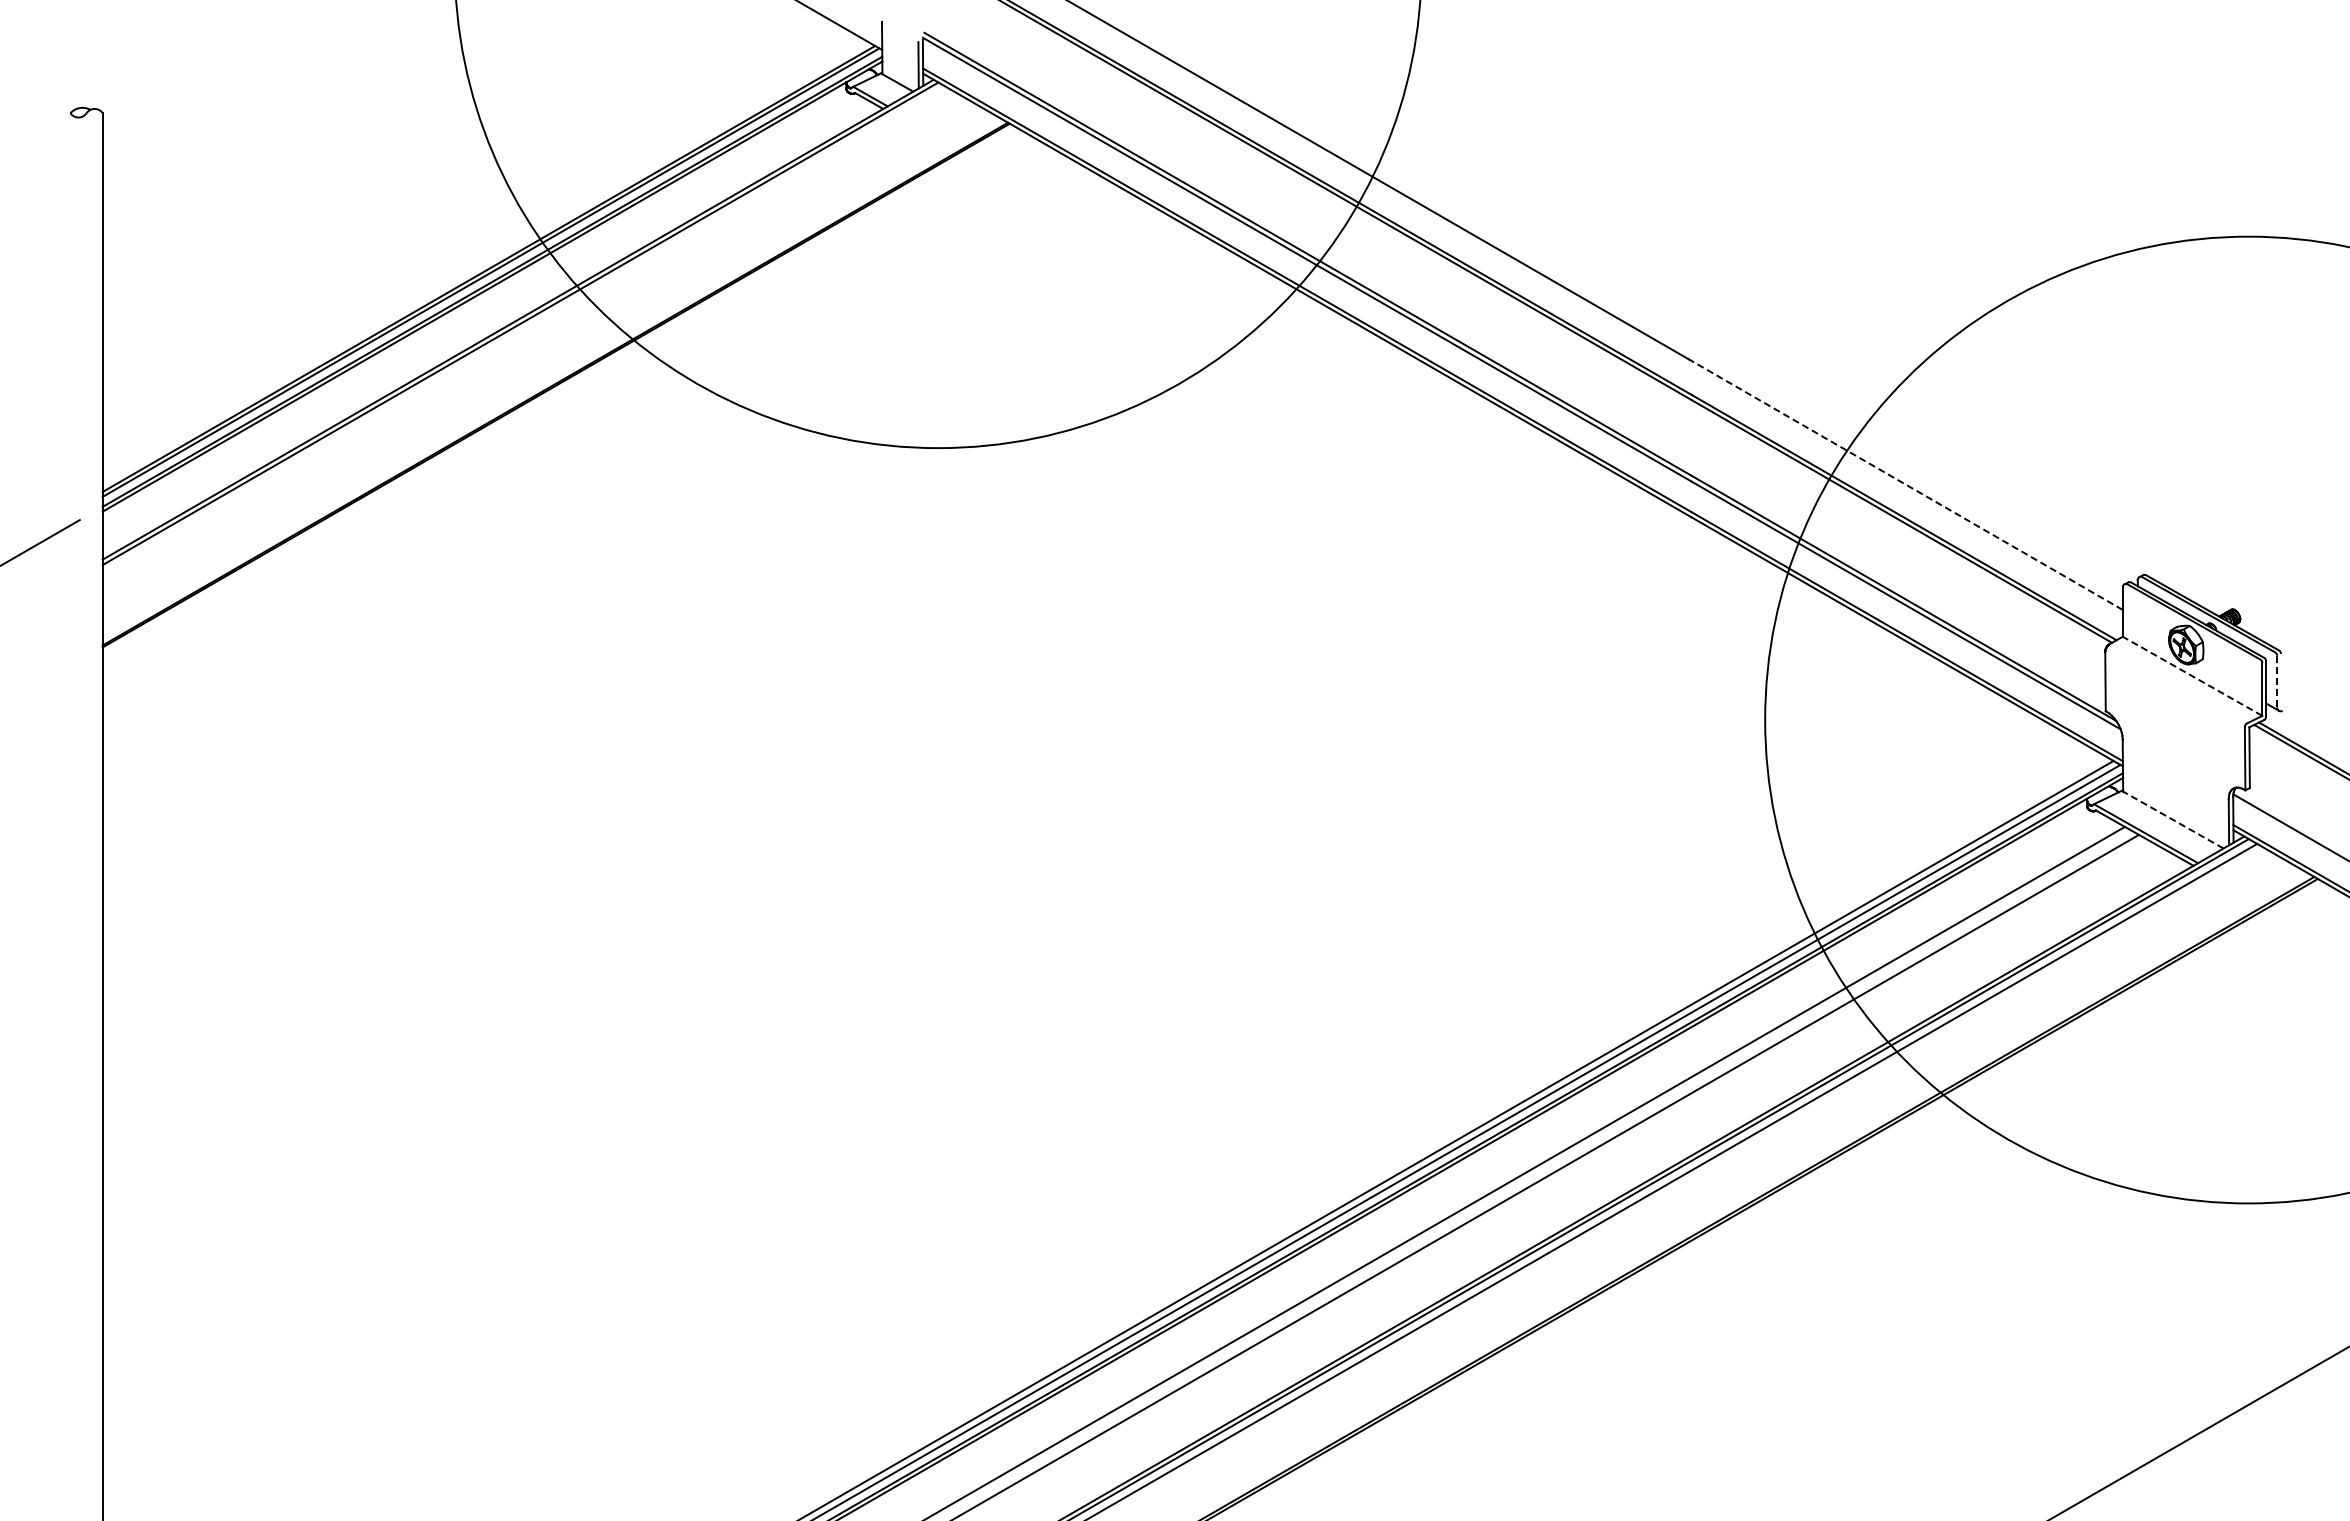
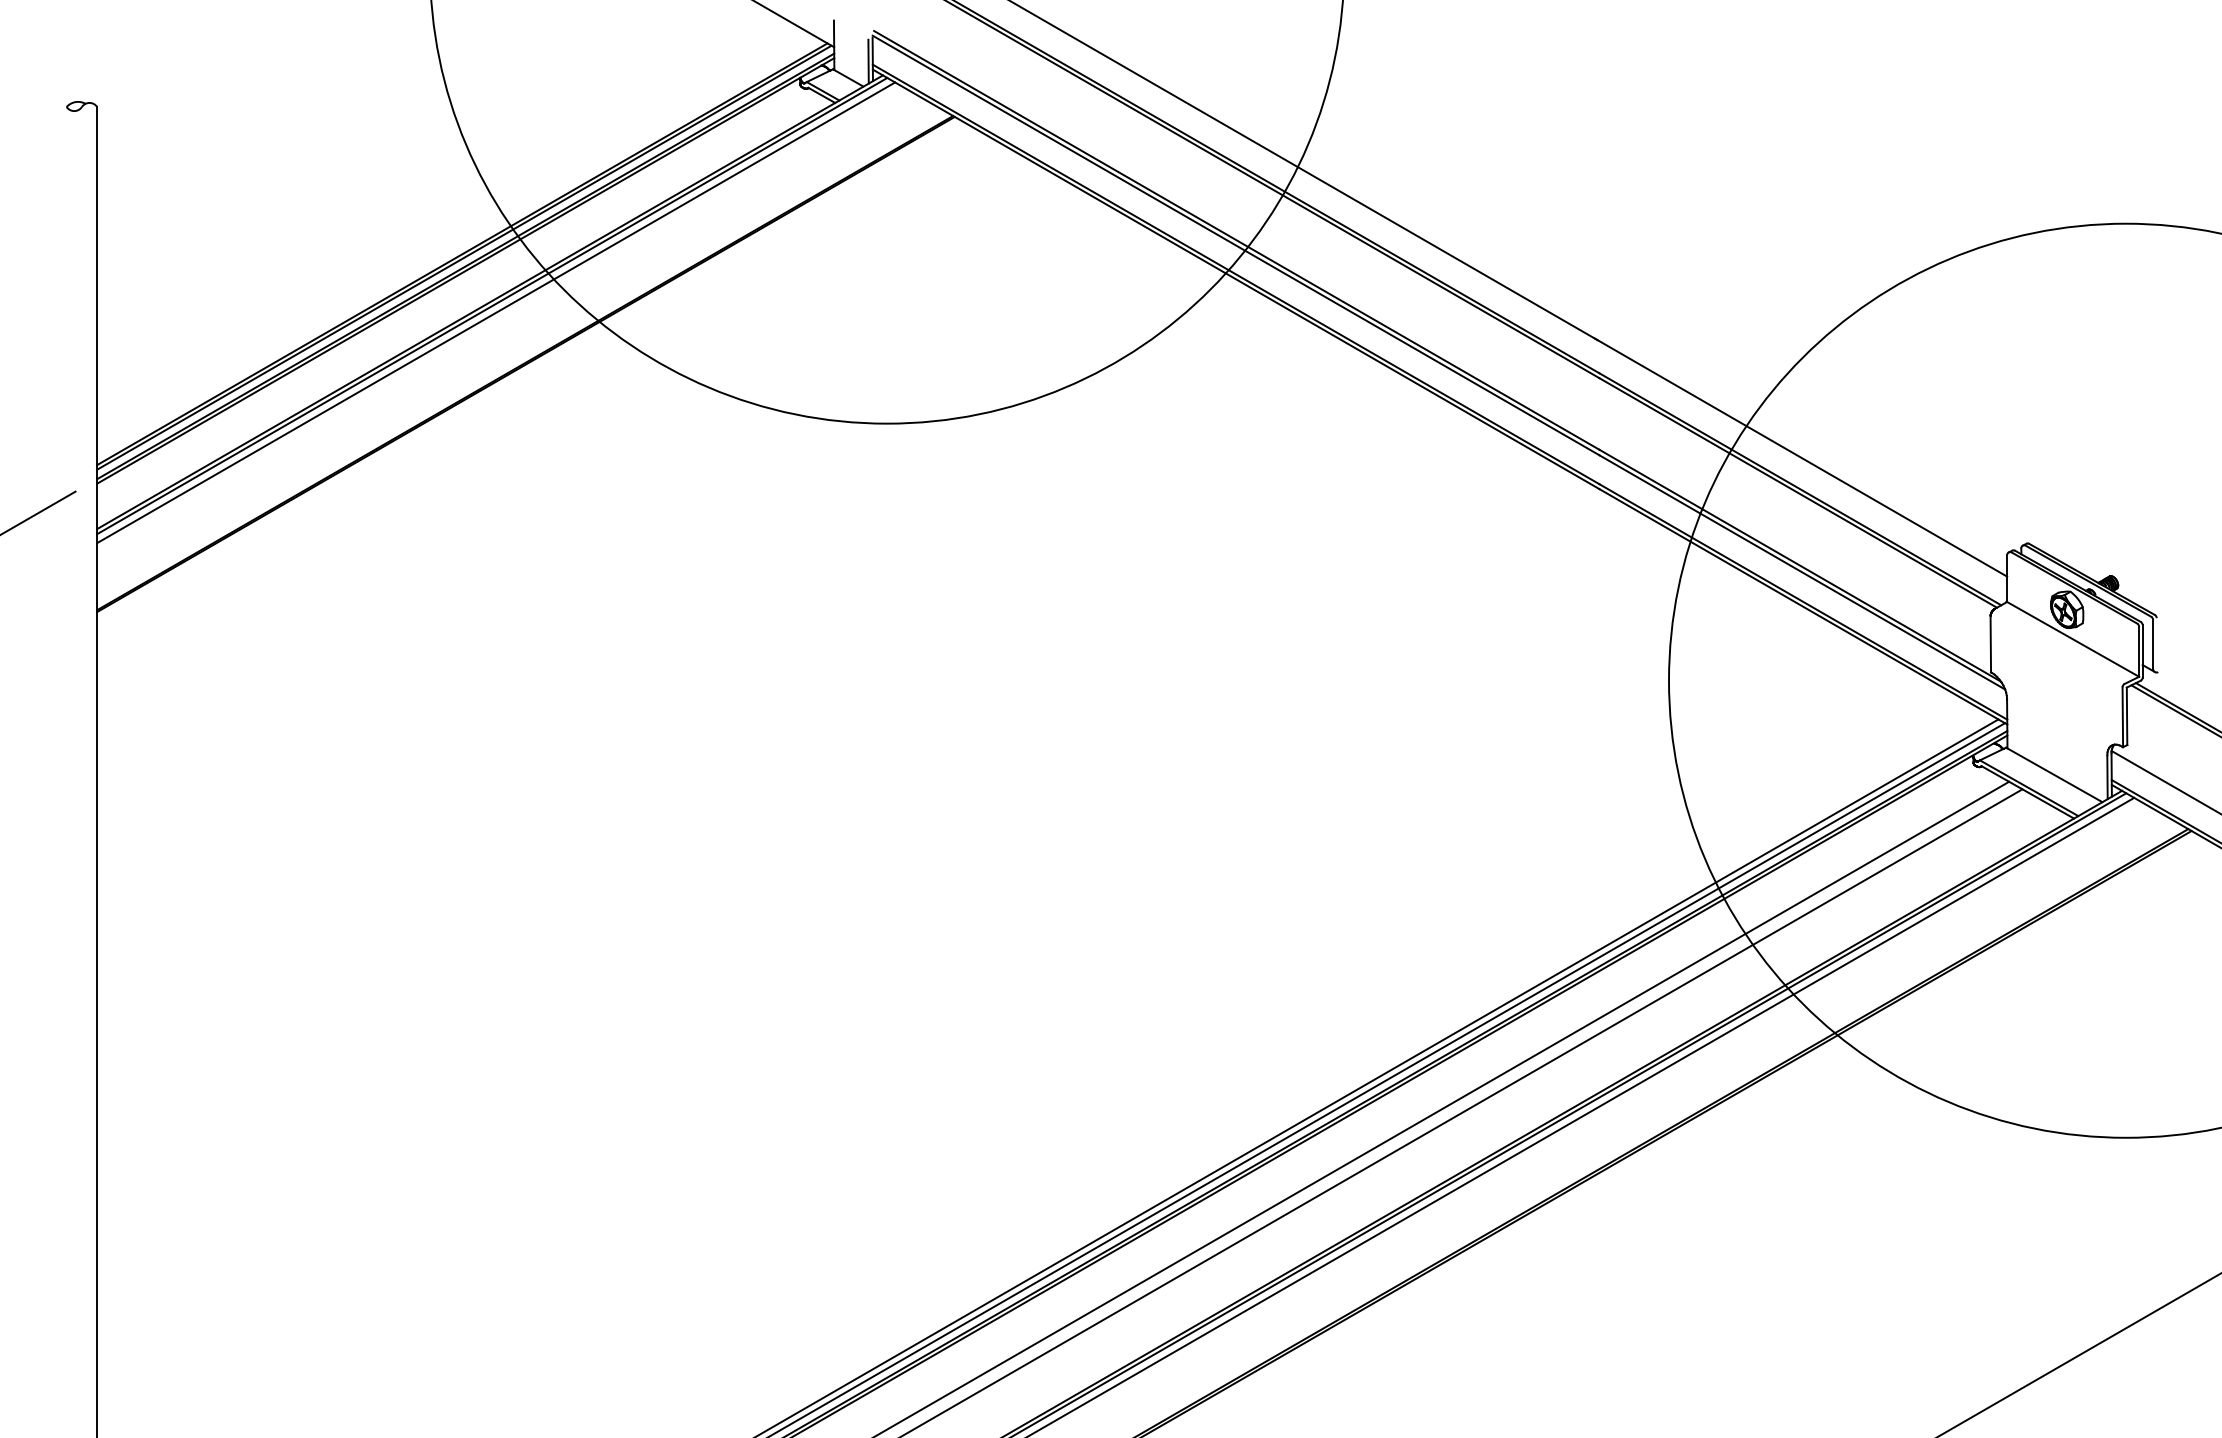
line: (524, 330) -> (495, 312), added
line: (1904, 483) -> (1800, 457), dashed -> solid
line: (2192, 676) -> (2073, 639), dashed -> solid
line: (2277, 681) -> (2153, 644), dashed -> solid
line: (2172, 819) -> (2054, 774), dashed -> solid

